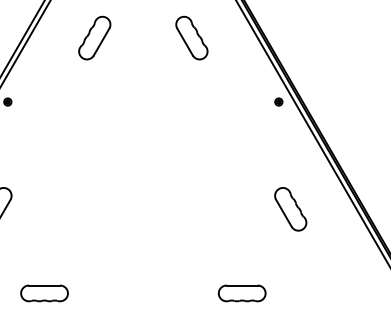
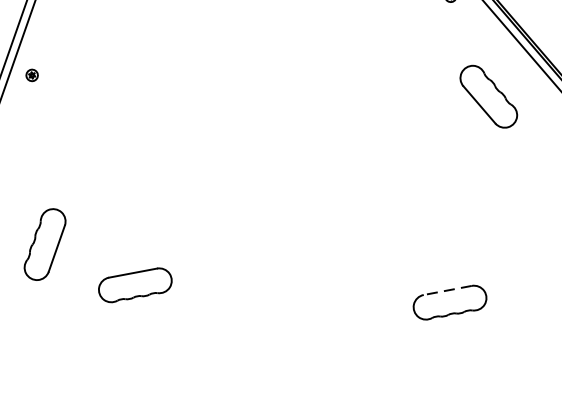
part: (290, 209) -> (488, 97), moved
line: (242, 285) -> (448, 290), solid -> dashed
part: (44, 293) -> (135, 285), moved

